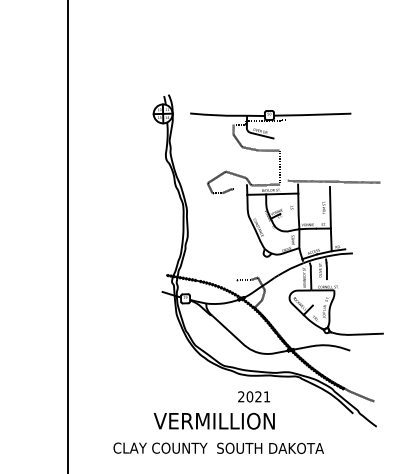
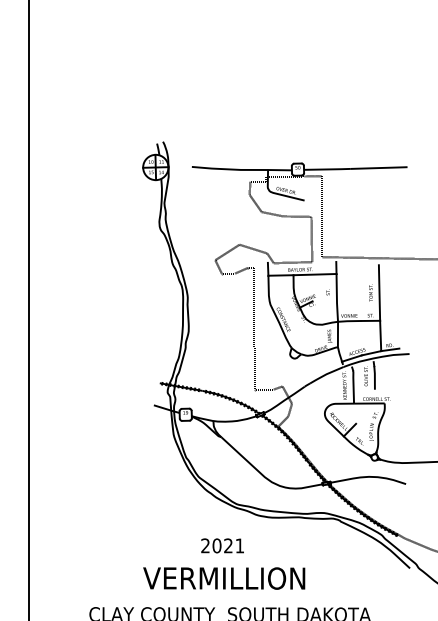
line: (287, 150) -> (322, 216), added
line: (236, 234) -> (253, 328), added
text: (254, 396) -> (223, 545), moved

